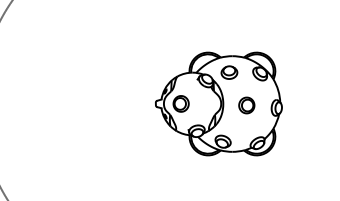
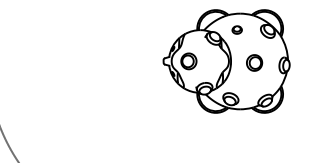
part: (229, 72) -> (237, 29), size x0.6

